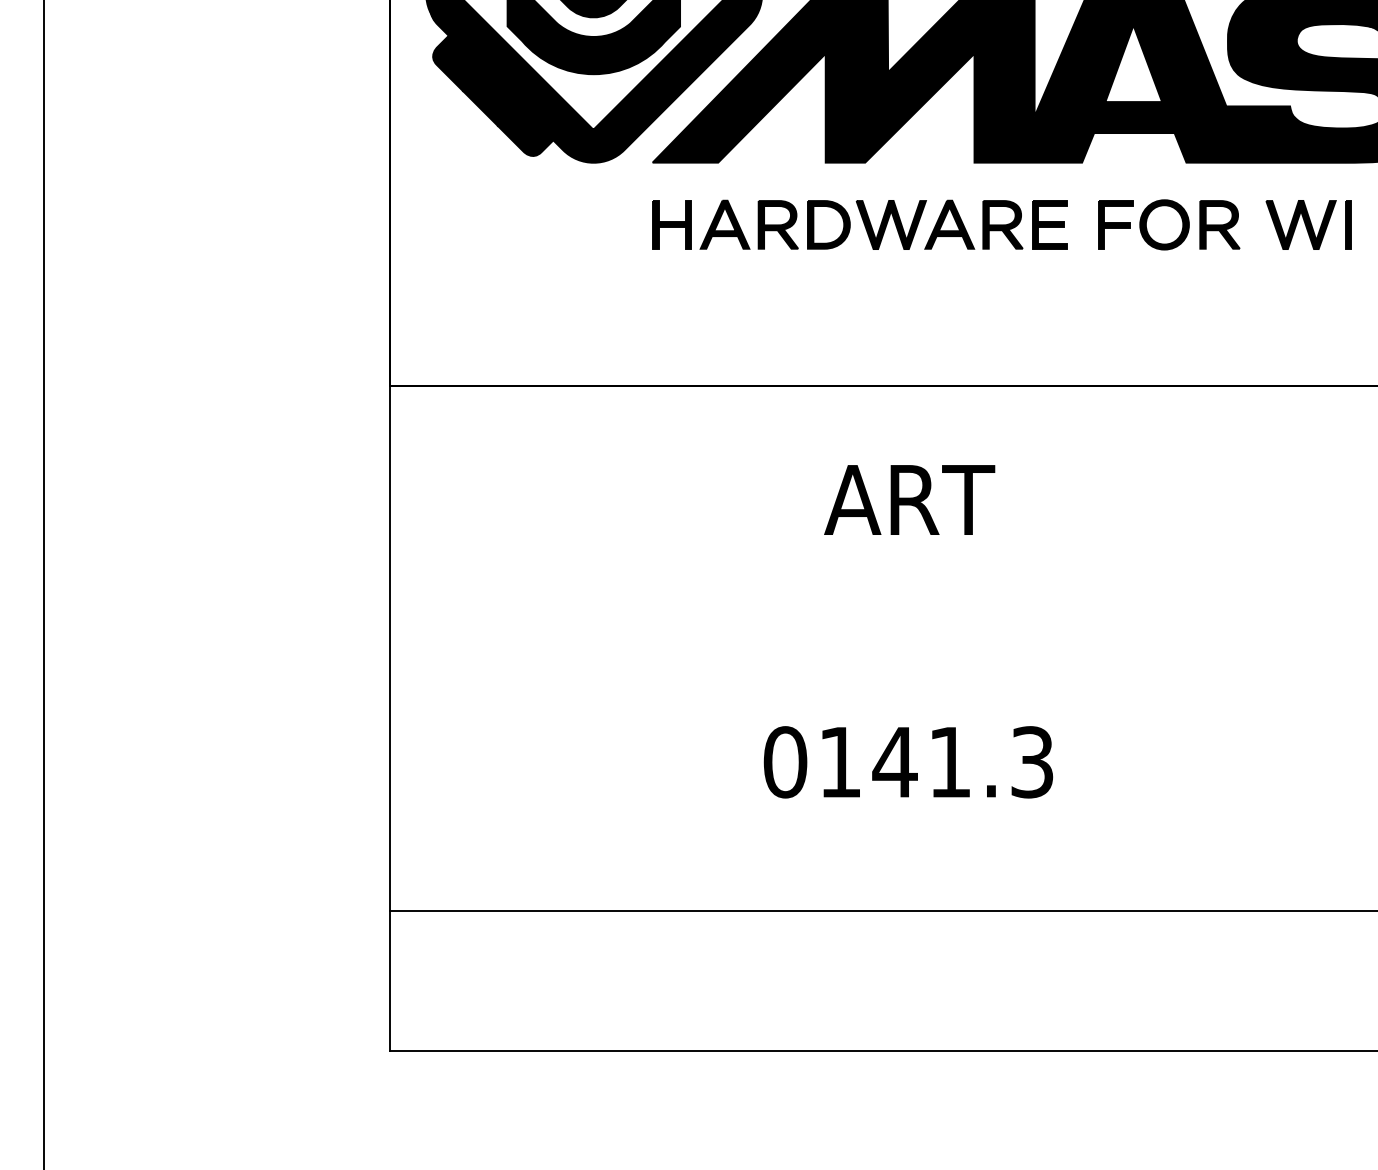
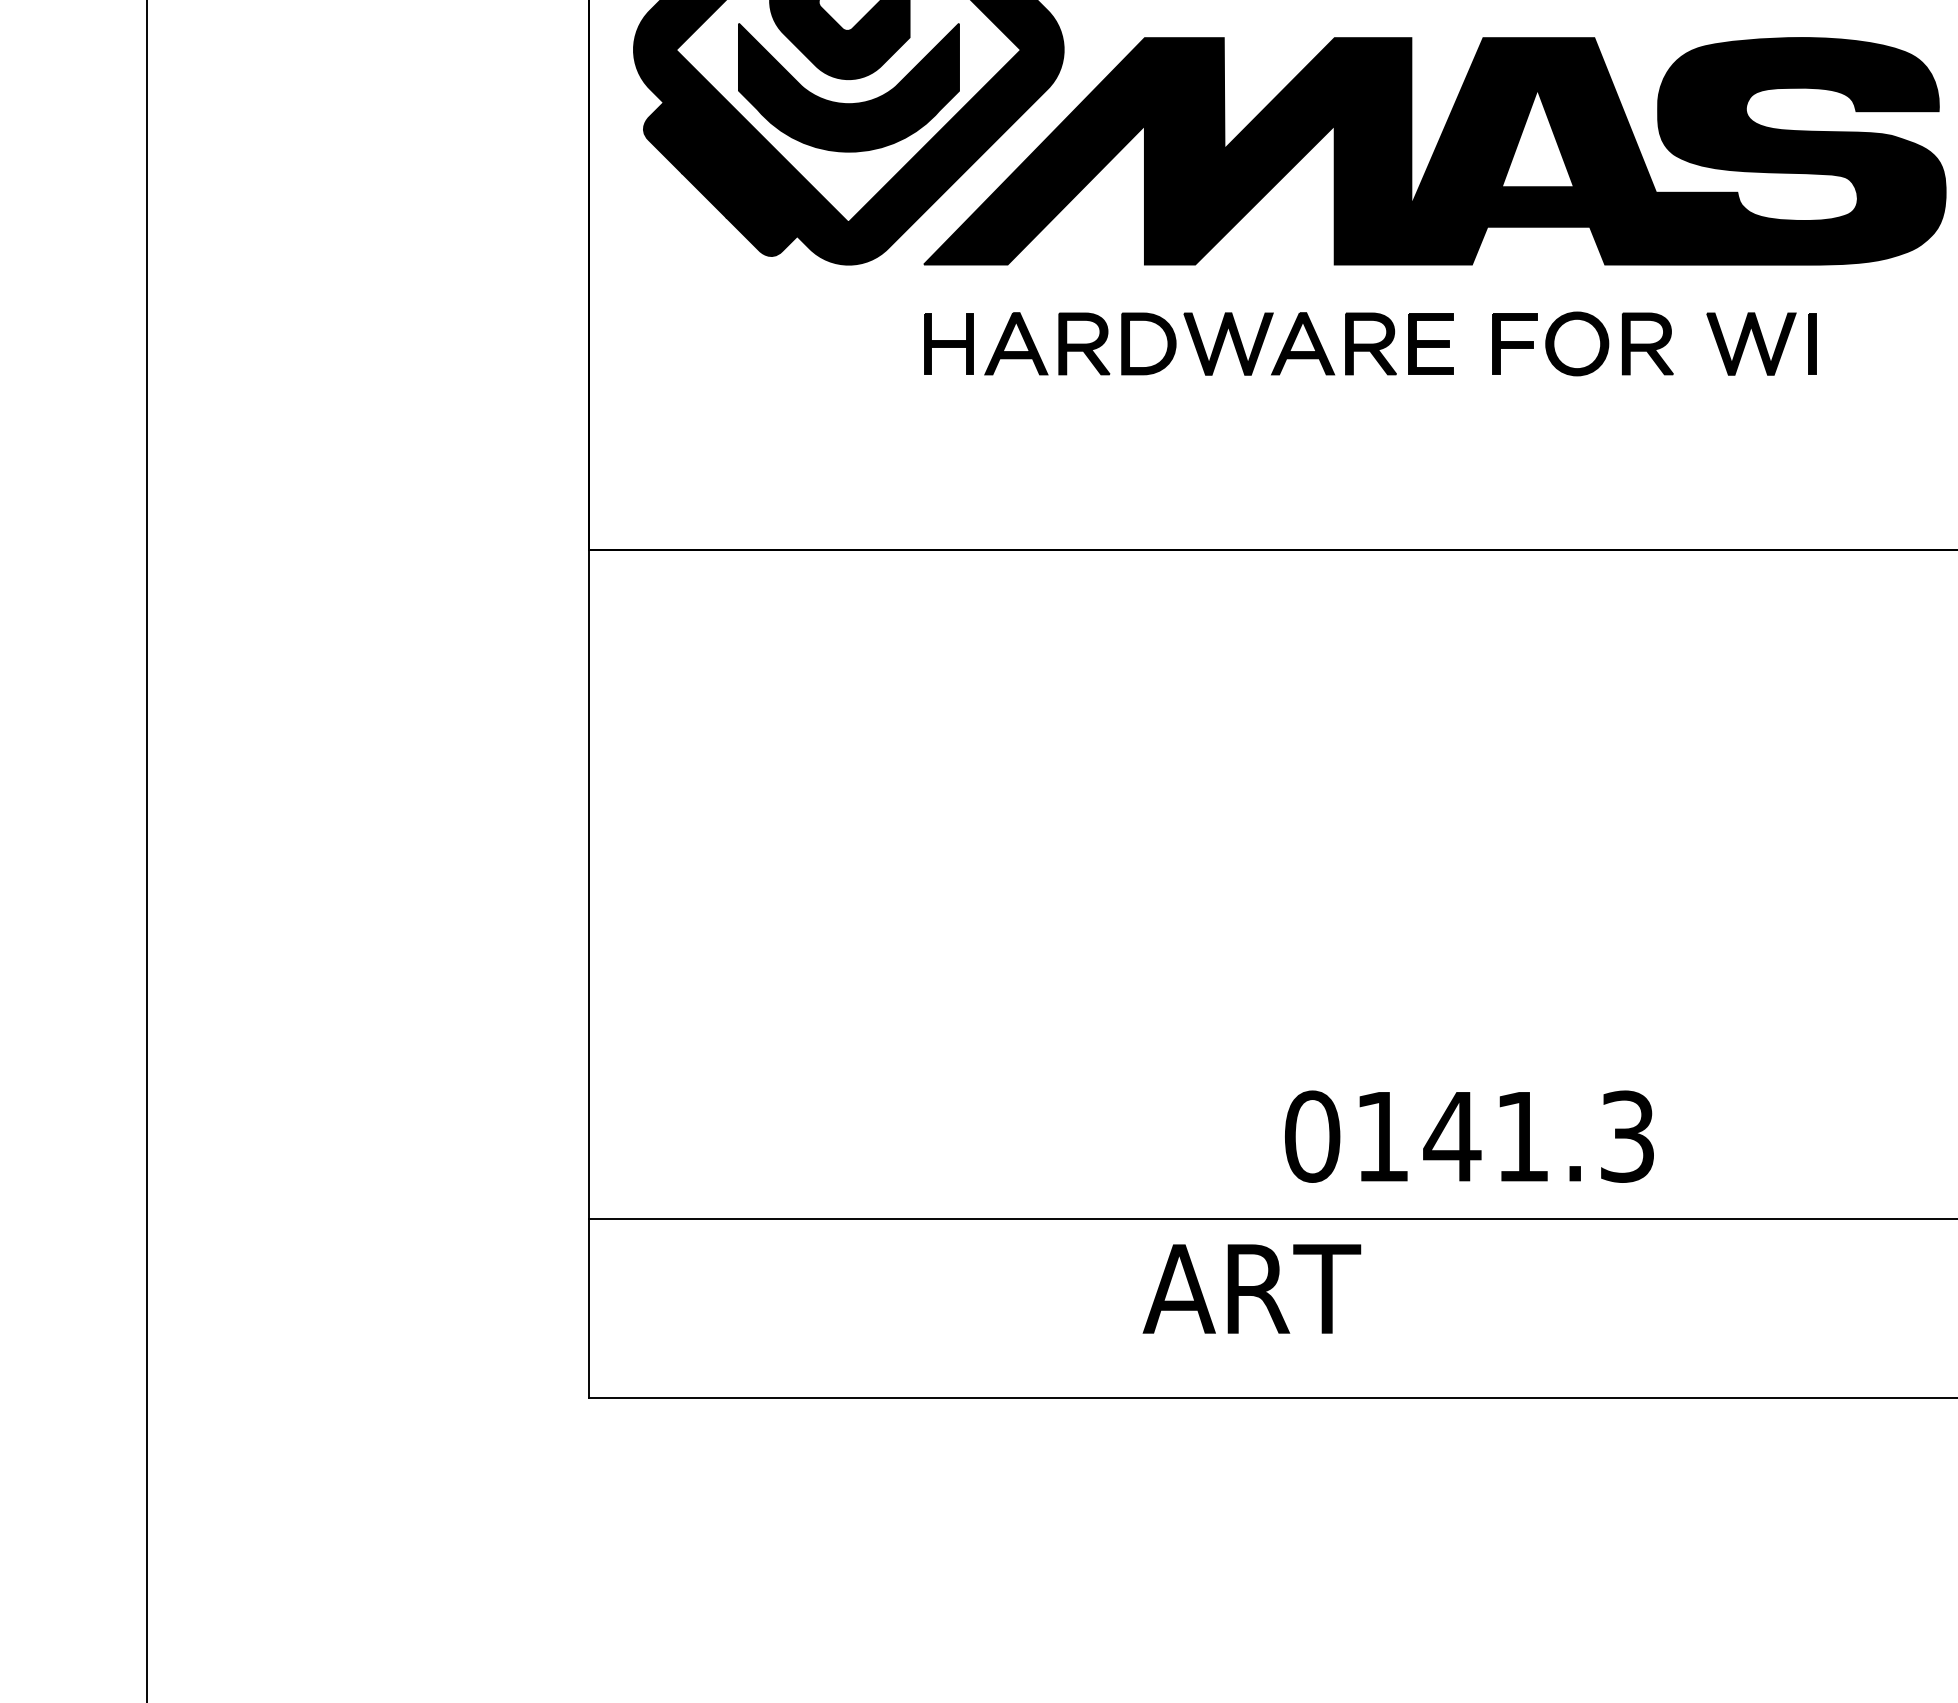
text: (909, 499) -> (1251, 1288), moved
text: (908, 762) -> (1469, 1136), moved

